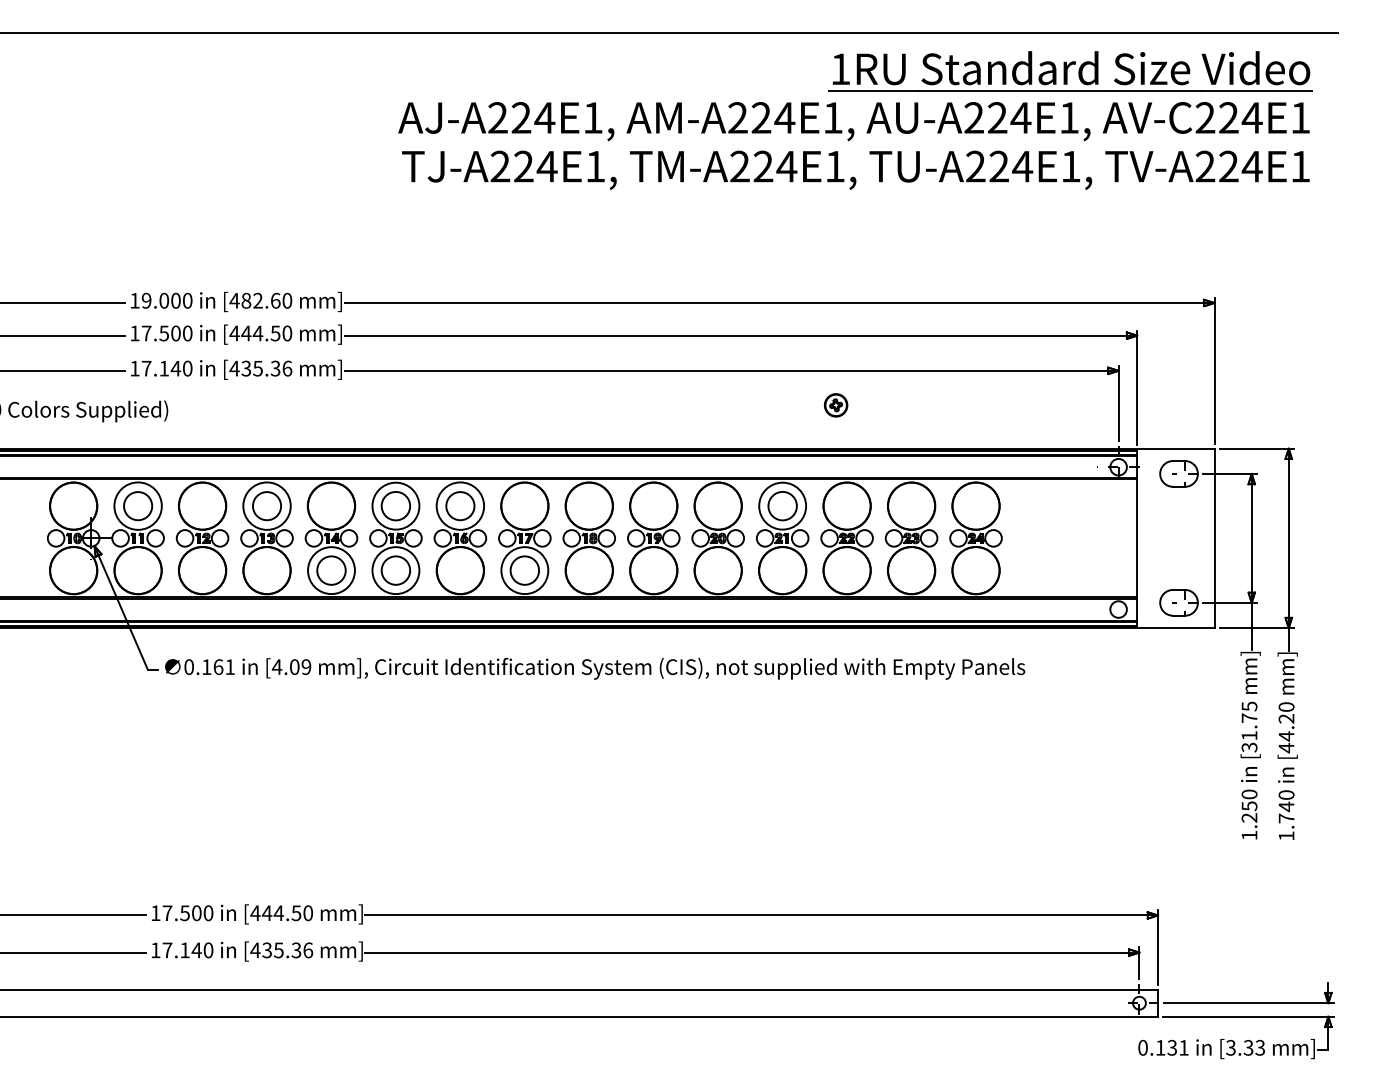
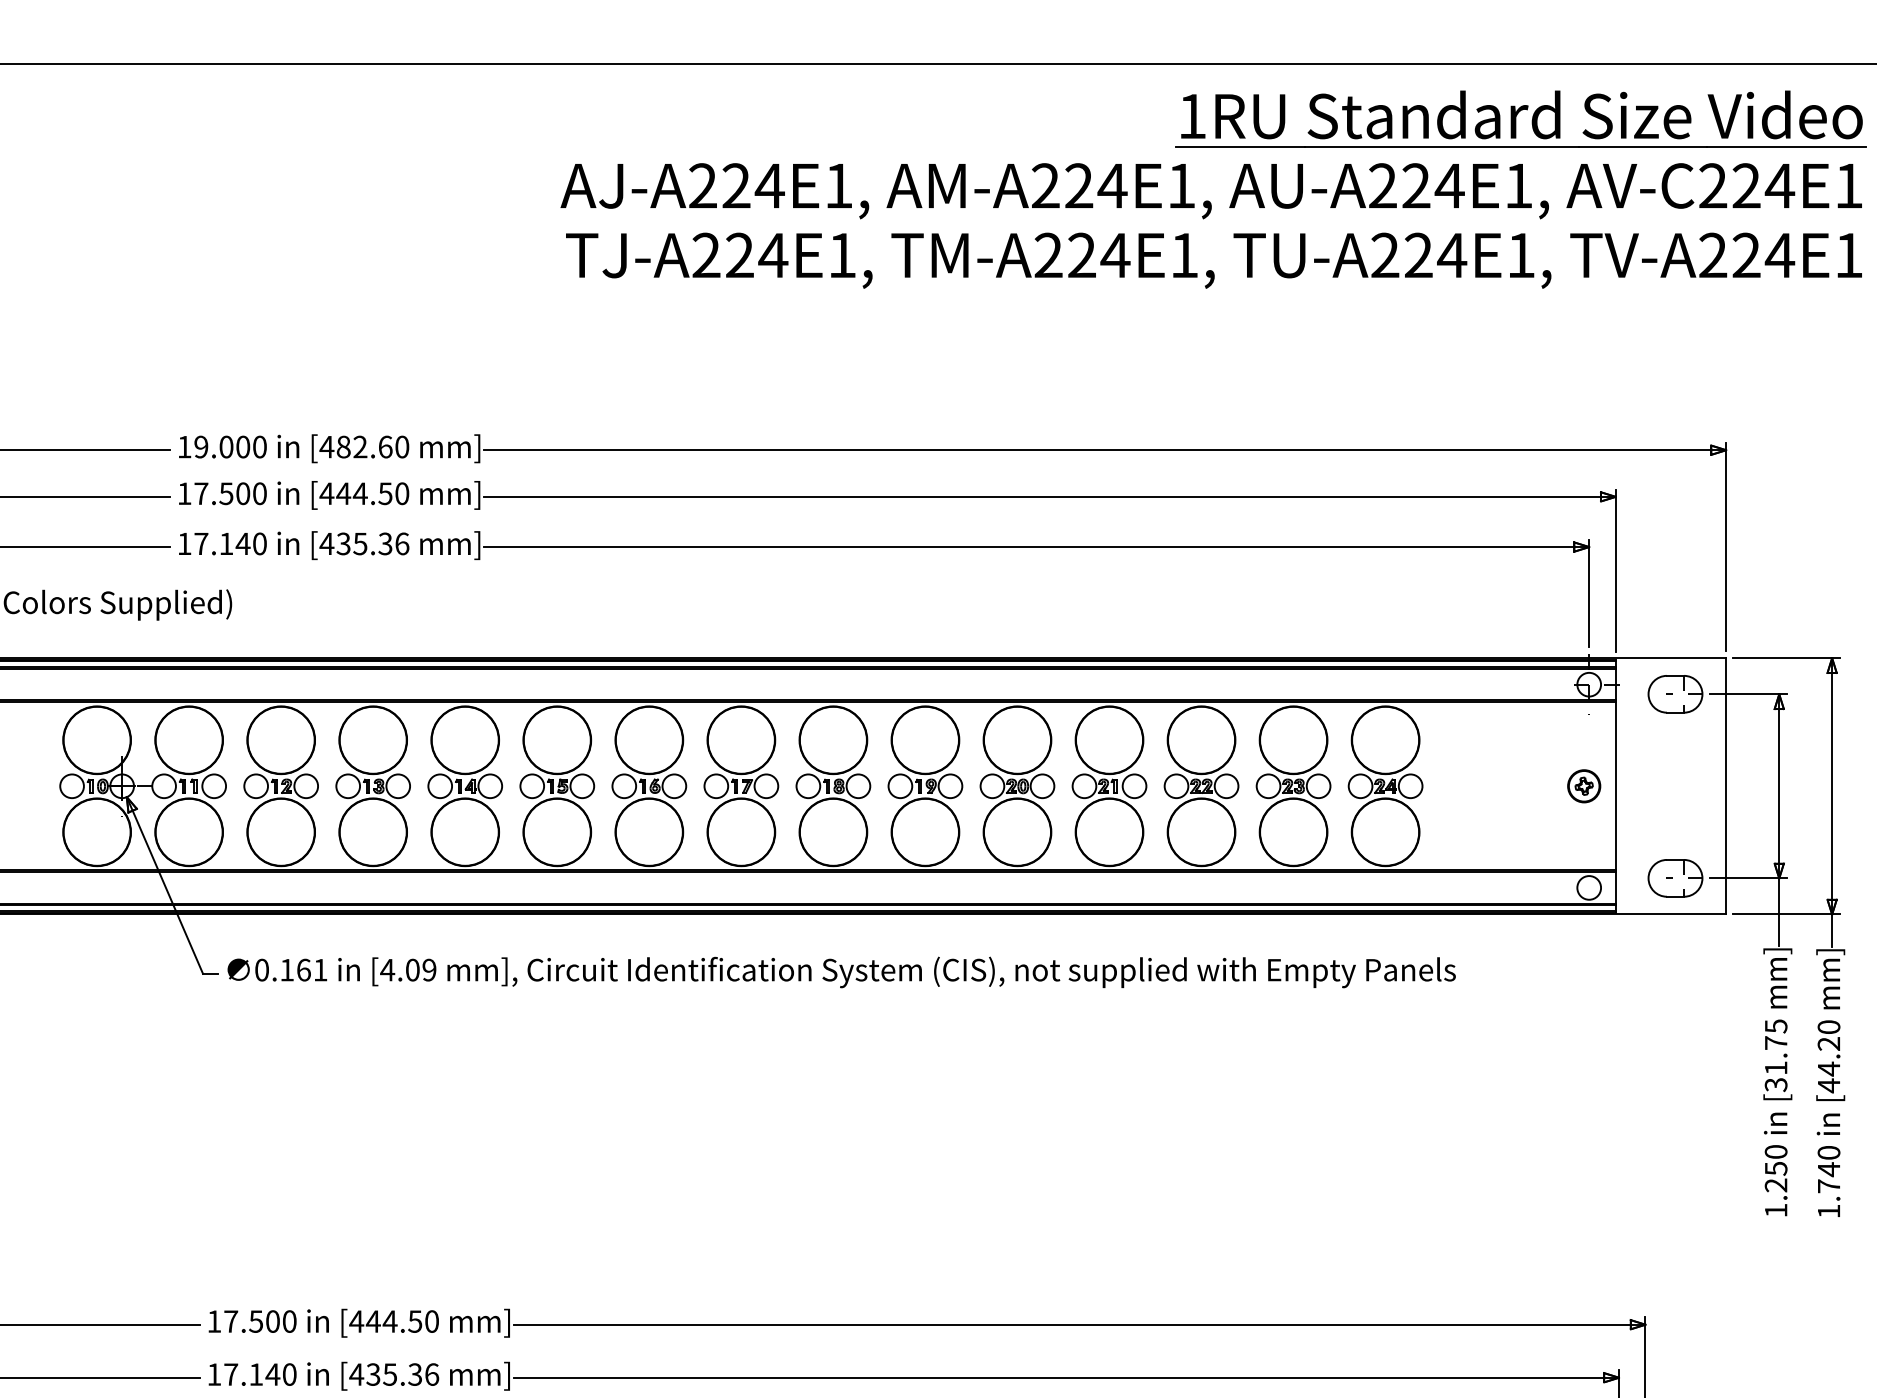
part: (835, 405) -> (1583, 786), moved
circle: (137, 505) -> (188, 739), size x1.67
circle: (266, 505) -> (372, 739), size x1.67
circle: (395, 505) -> (556, 739), size x1.67
circle: (459, 505) -> (648, 739), size x1.67
circle: (782, 505) -> (1109, 739), size x1.67
circle: (331, 570) -> (465, 832), size x1.67
circle: (395, 570) -> (556, 832), size x1.67
circle: (524, 570) -> (740, 832), size x1.67

